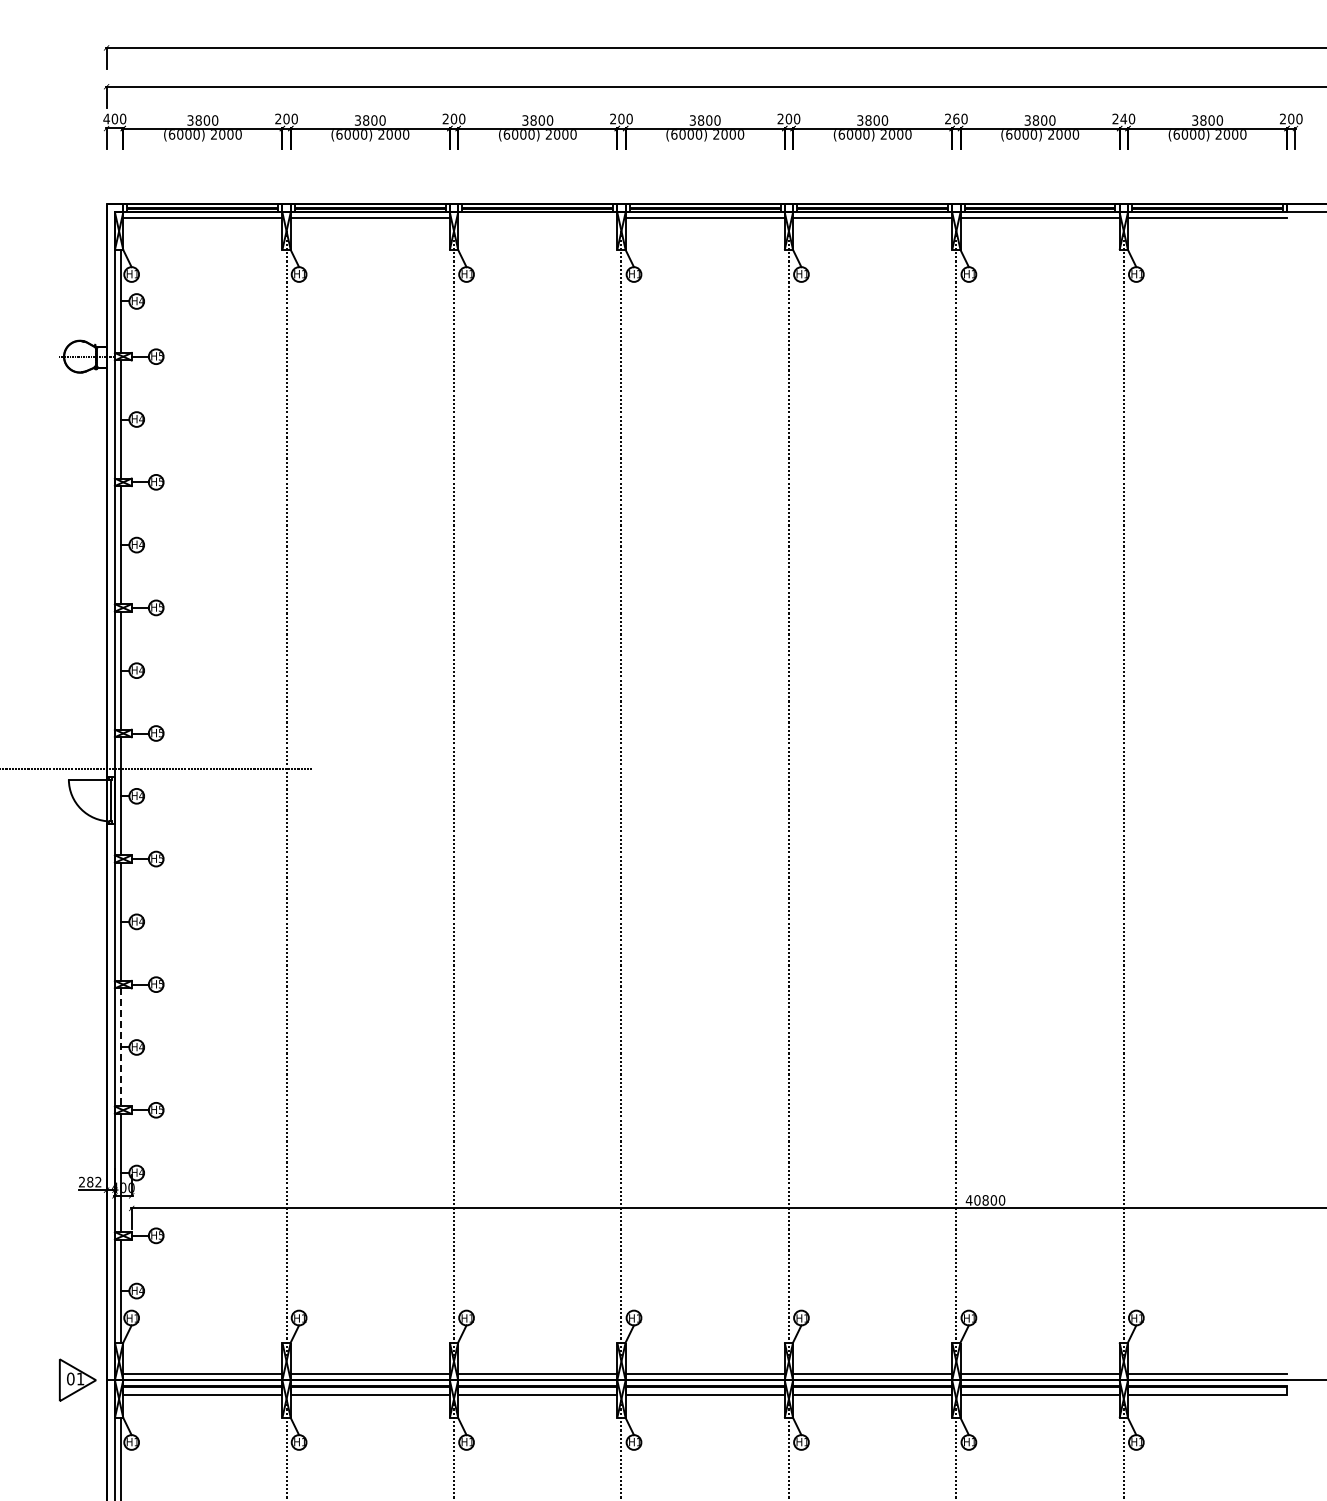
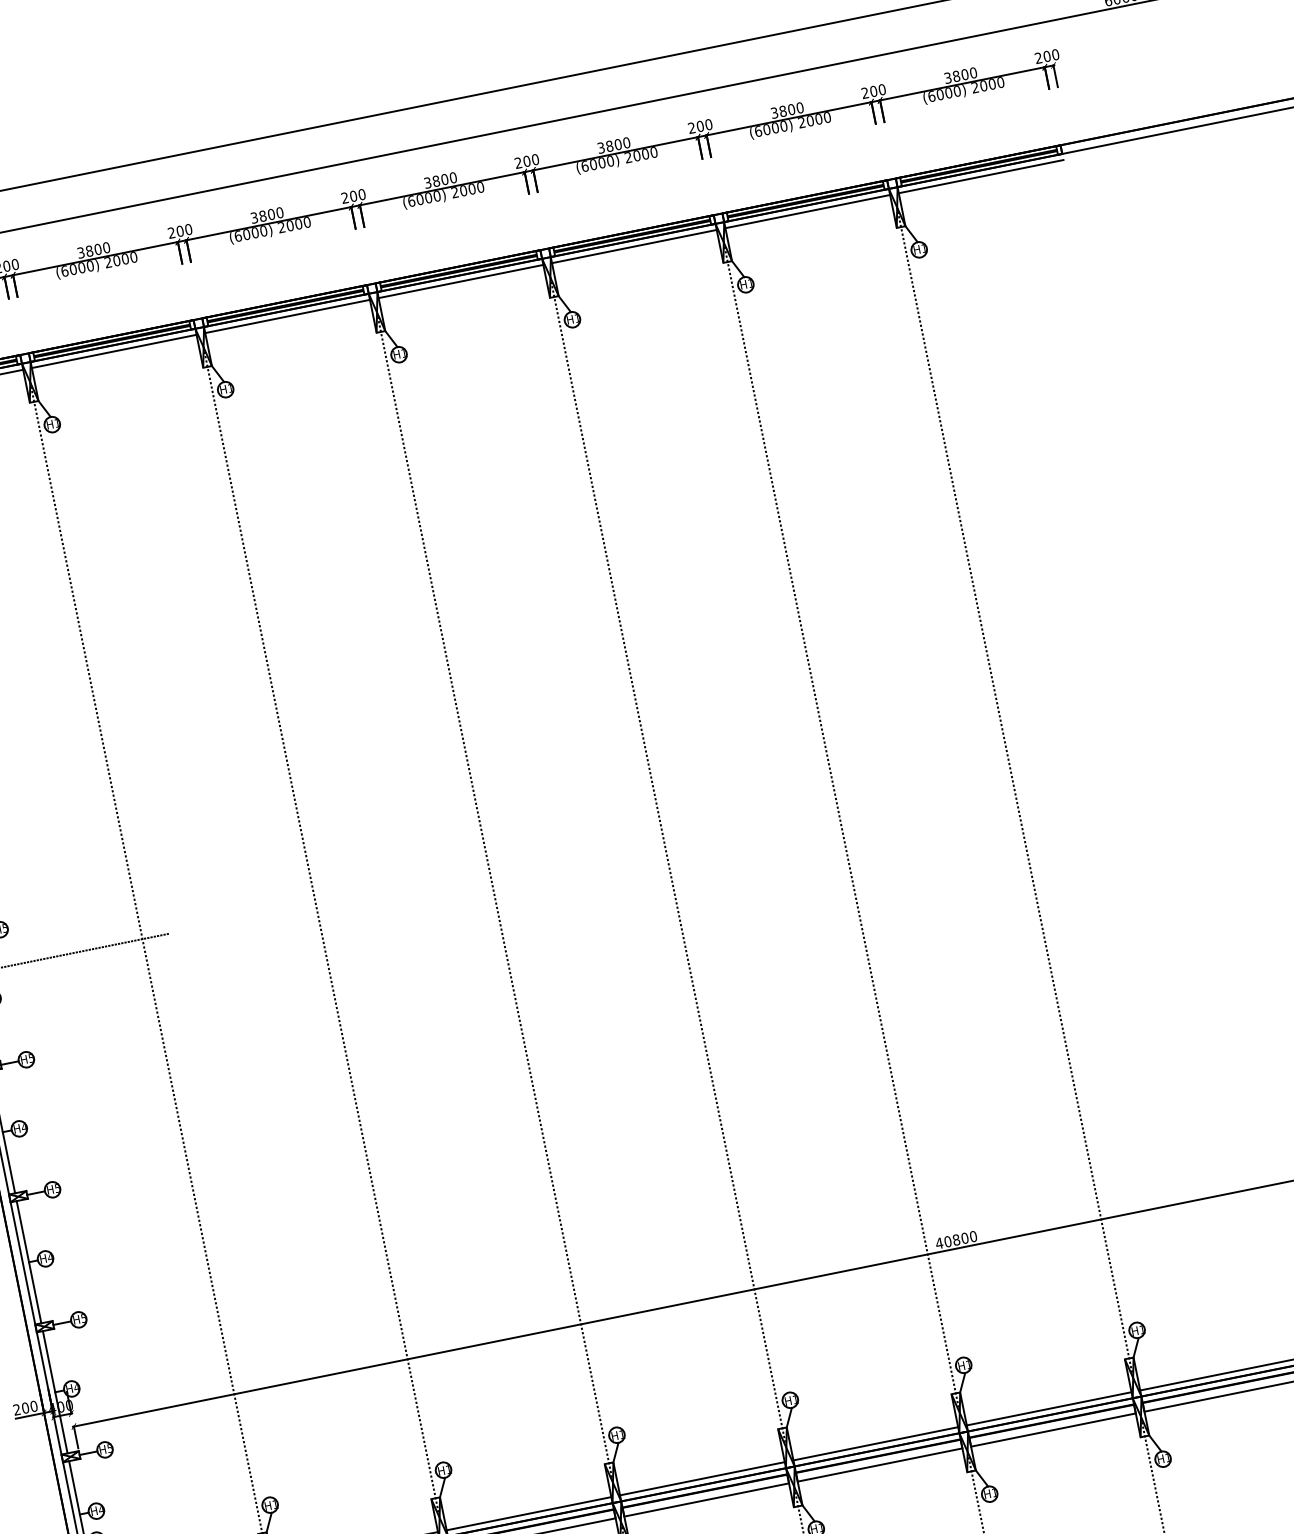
text: (956, 118) -> (700, 125), 260 -> 200
text: (1123, 118) -> (873, 90), 240 -> 200
line: (537, 218) -> (287, 316), added
line: (120, 1047) -> (28, 1262), dashed -> solid
text: (94, 1181) -> (29, 1406), 282 -> 200

